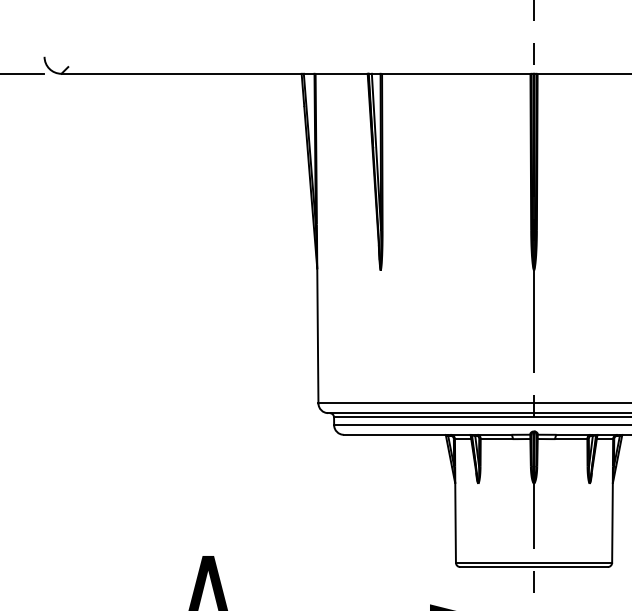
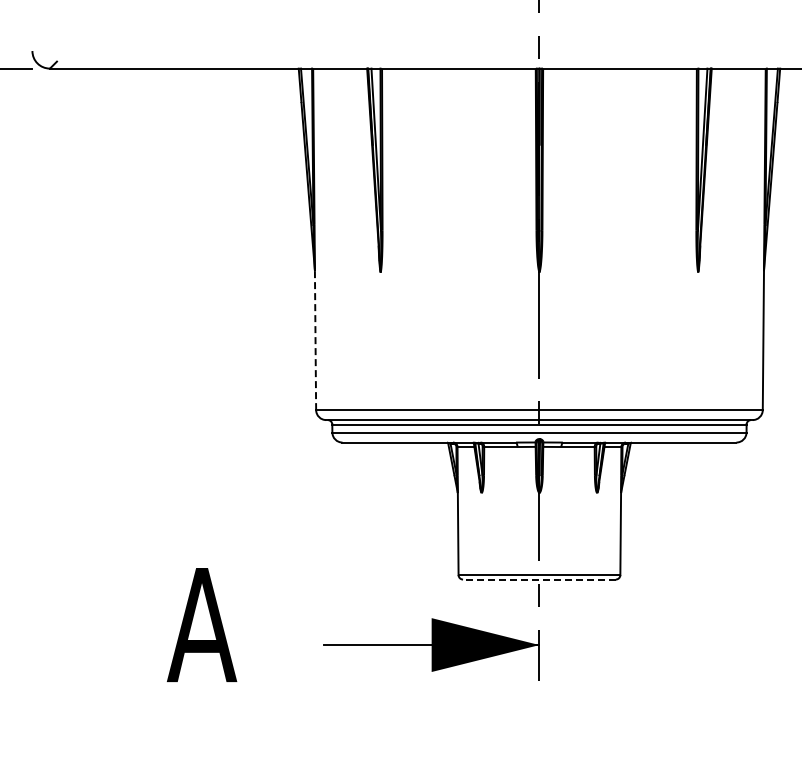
line: (317, 337) -> (315, 341), solid -> dashed
line: (533, 567) -> (538, 579), solid -> dashed

